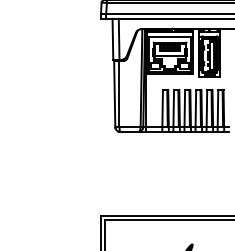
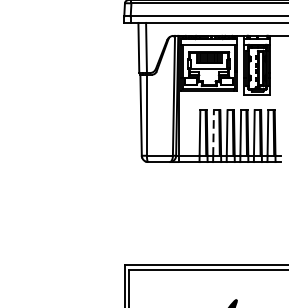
line: (173, 107) -> (213, 131), solid -> dashed

